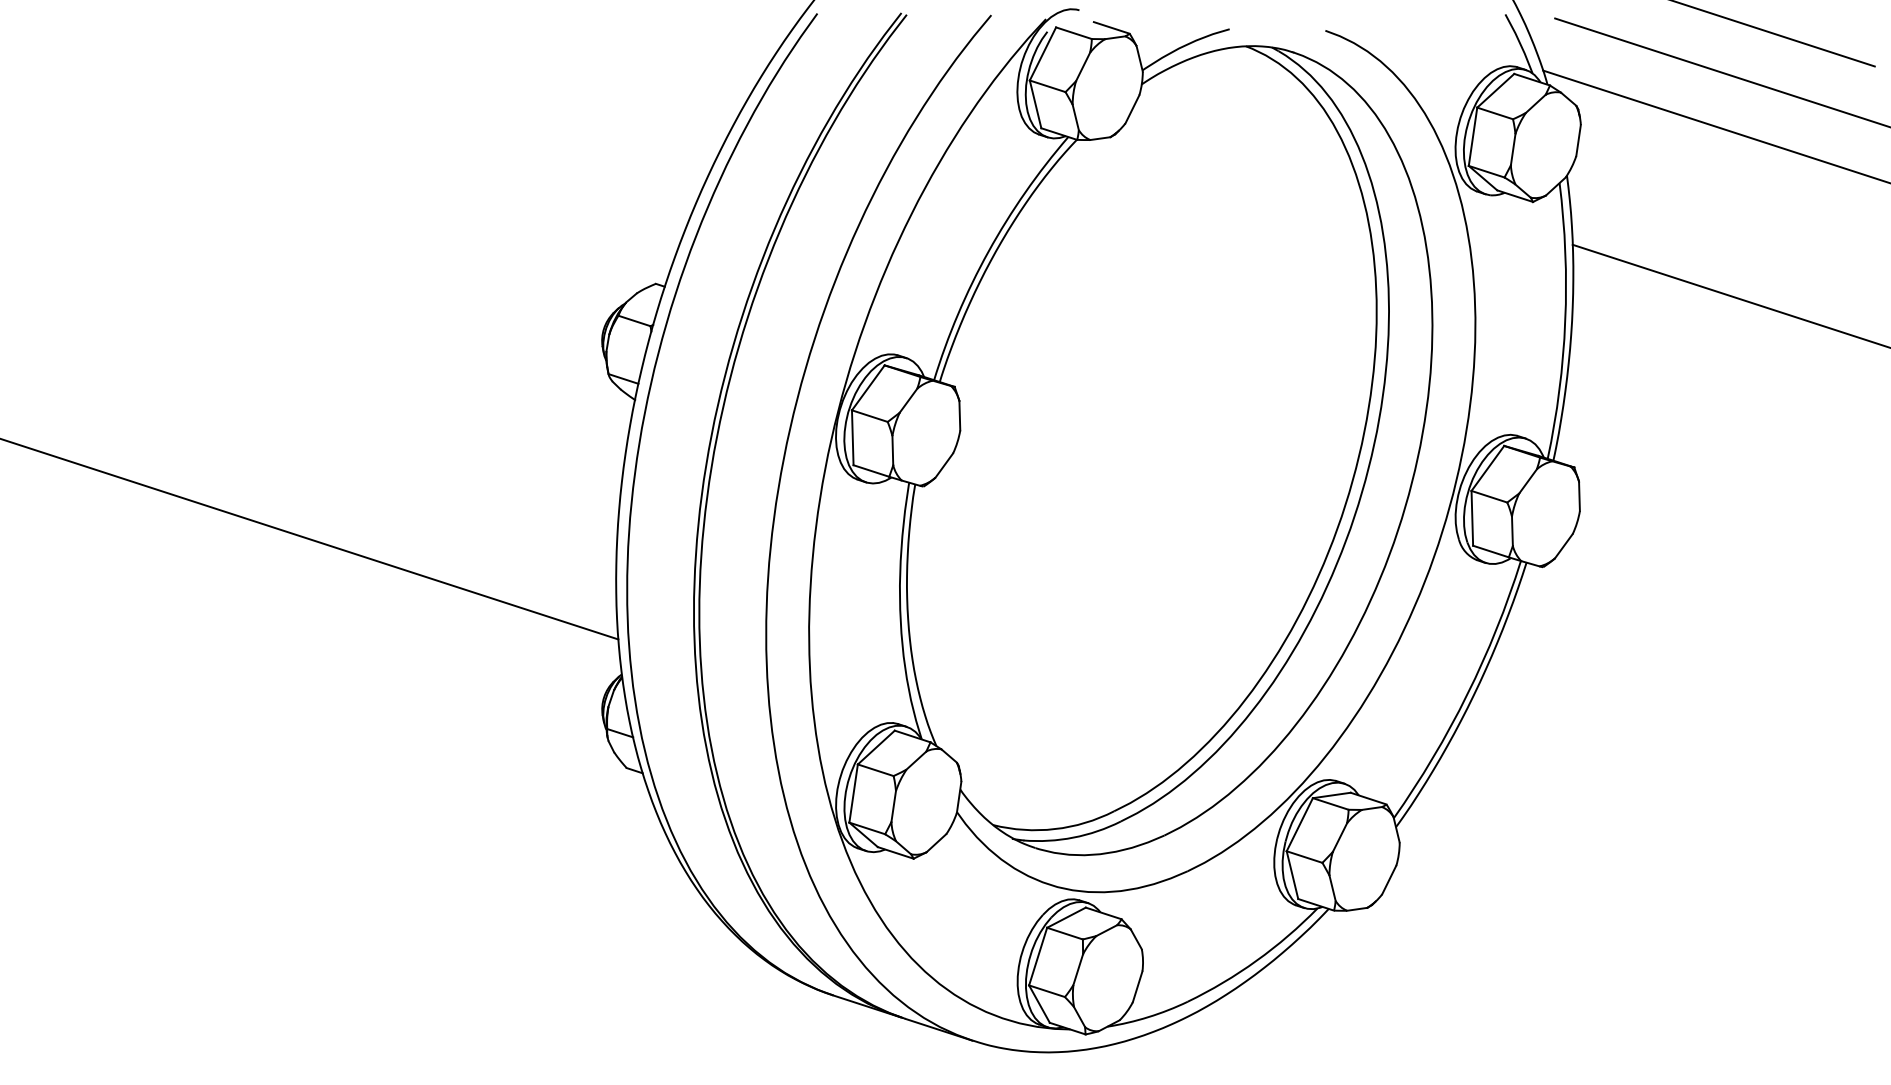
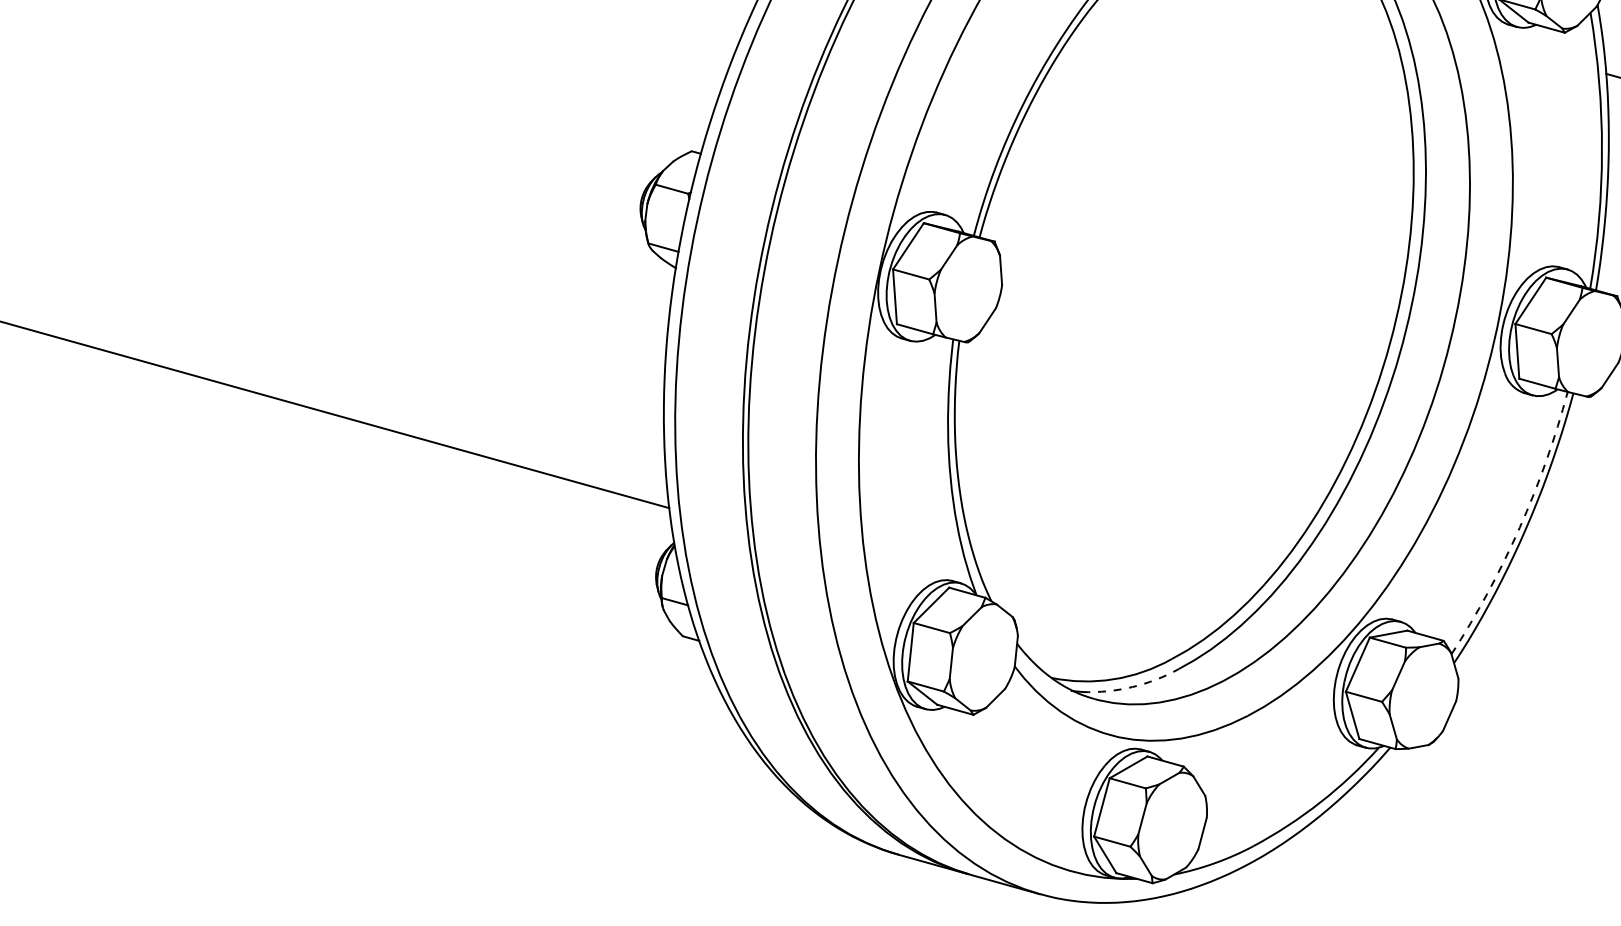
arc: (1467, 694) -> (1519, 527), solid -> dashed
arc: (1073, 837) -> (1132, 686), solid -> dashed

